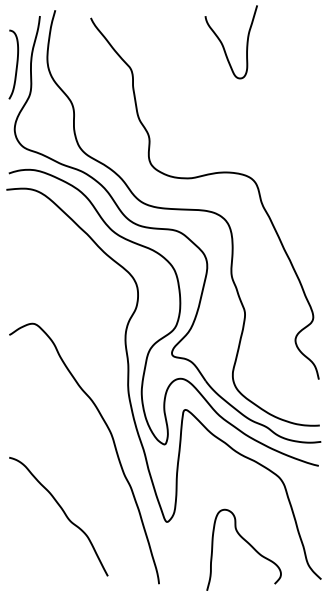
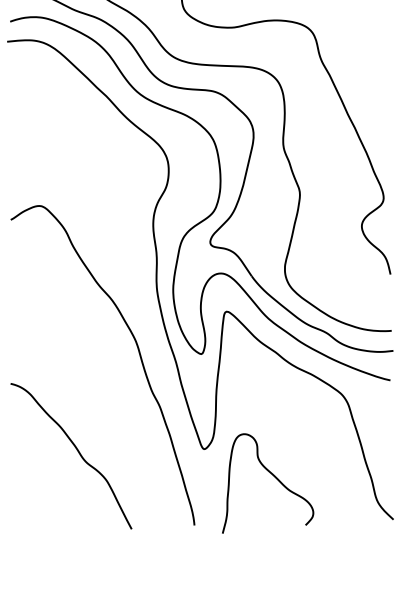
curve: (63, 513) -> (77, 452), moved
curve: (248, 544) -> (273, 476), moved

